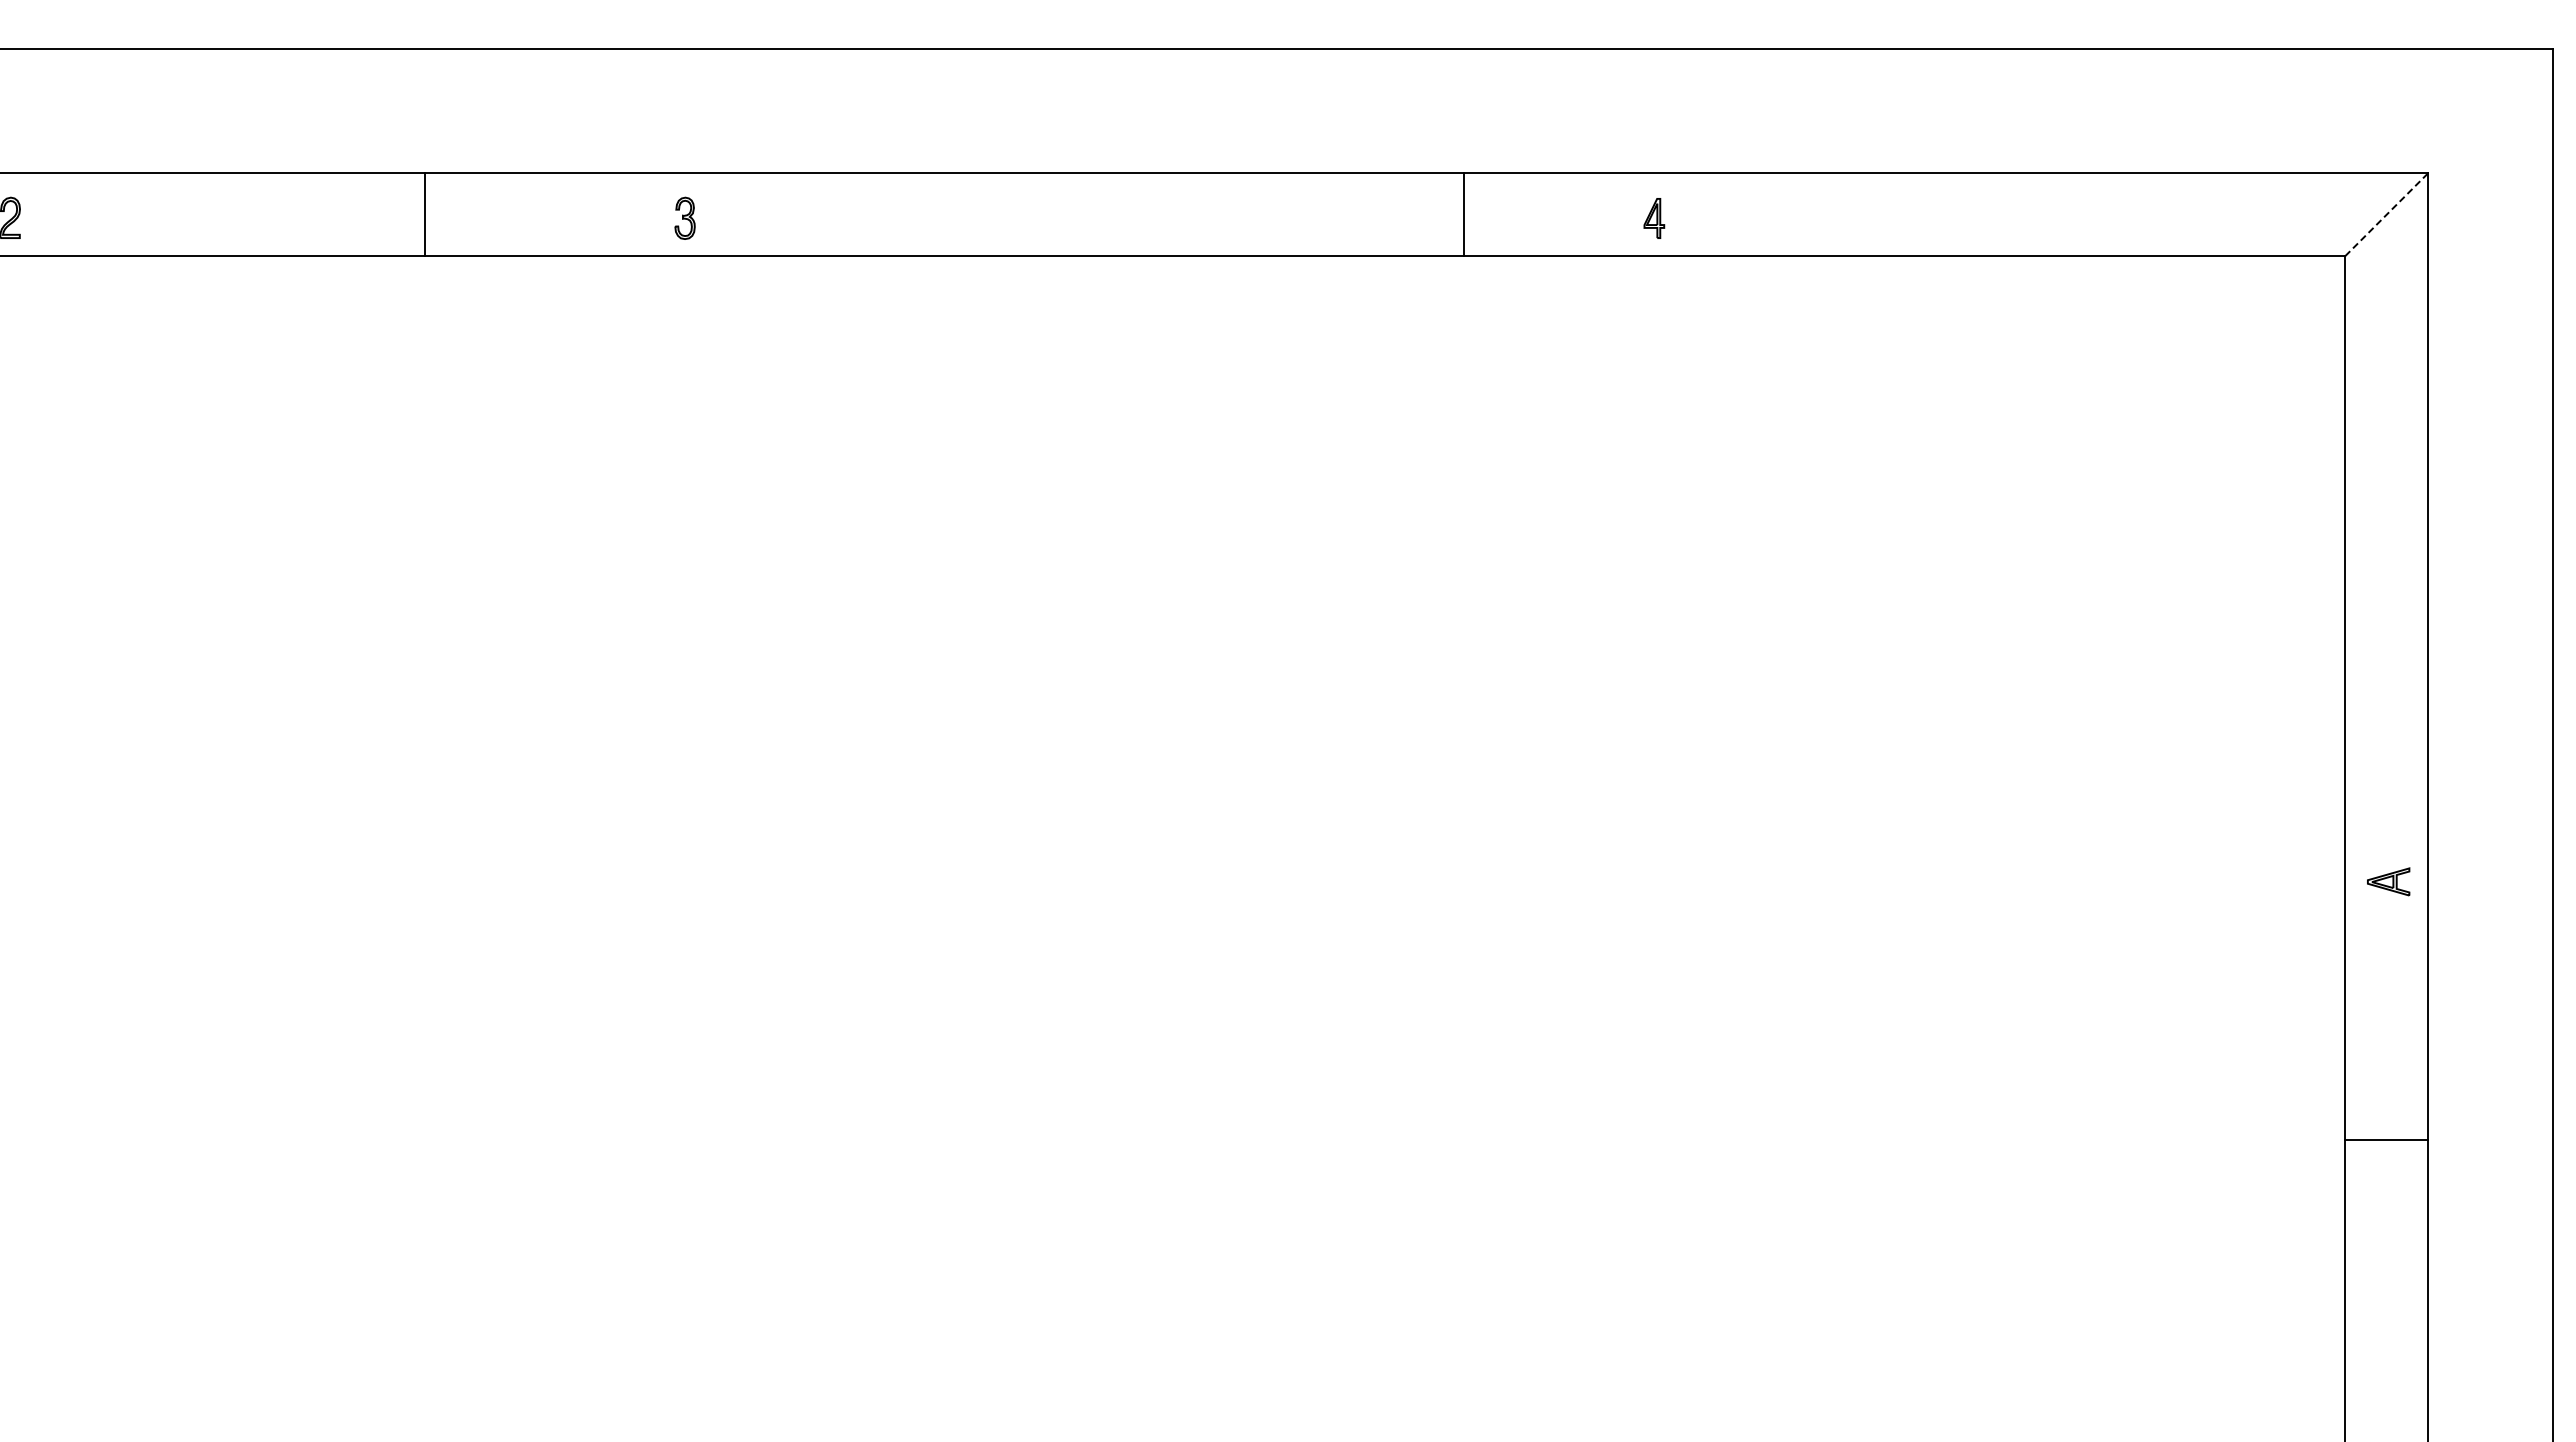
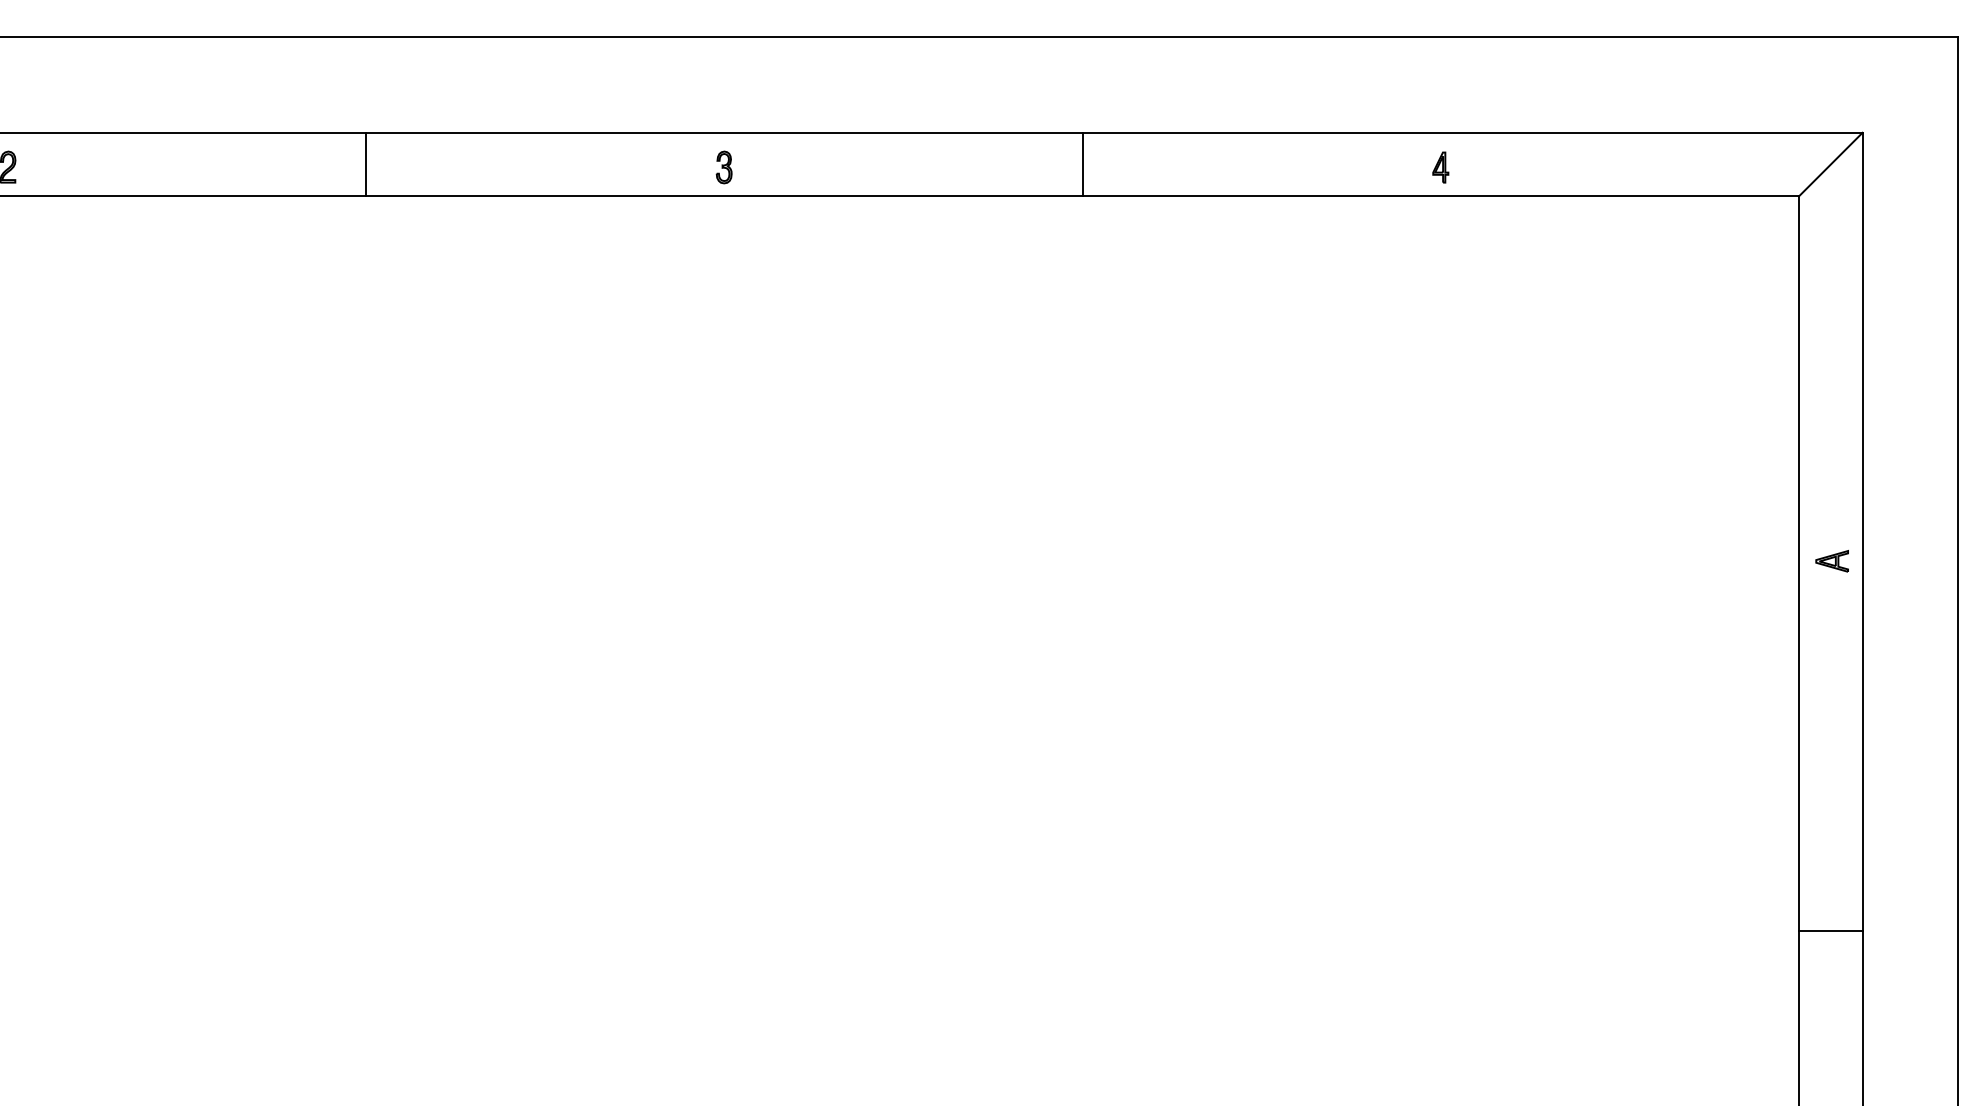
line: (425, 214) -> (366, 164), moved
line: (1464, 214) -> (1082, 164), moved
line: (2386, 214) -> (1830, 164), dashed -> solid
part: (684, 217) -> (723, 166), moved
part: (1654, 218) -> (1440, 167), moved
part: (2388, 881) -> (1832, 561), moved
line: (2386, 1140) -> (1830, 931), moved

